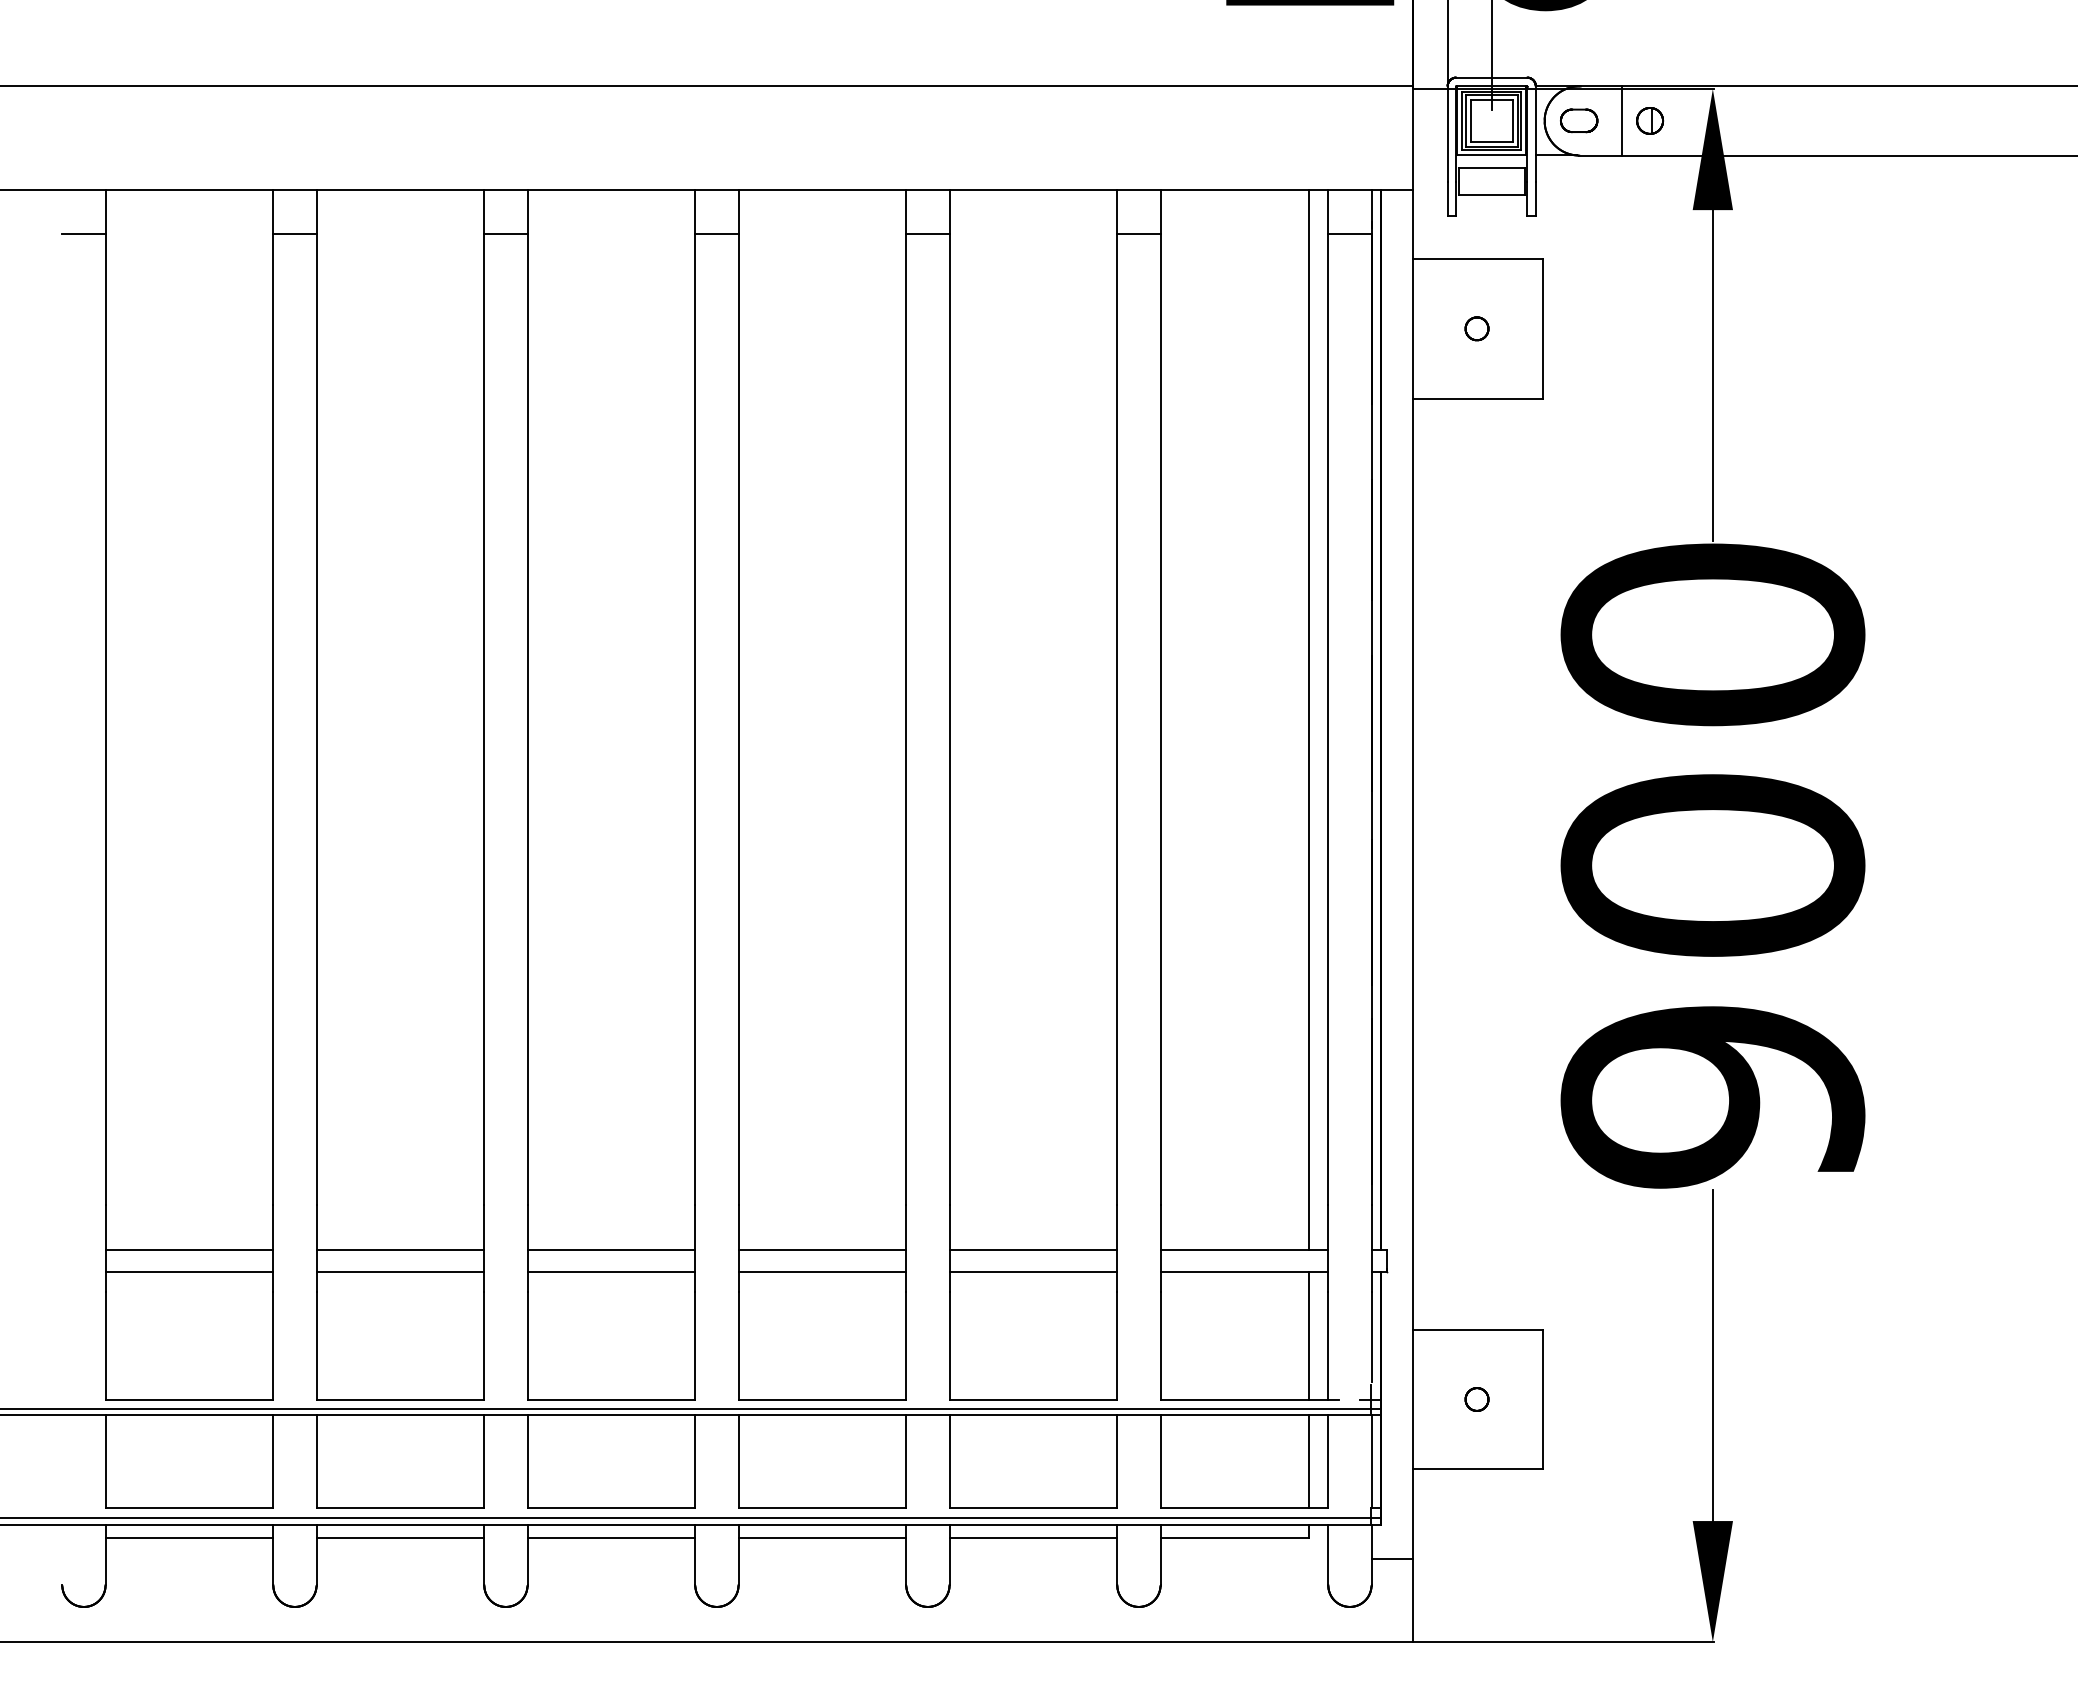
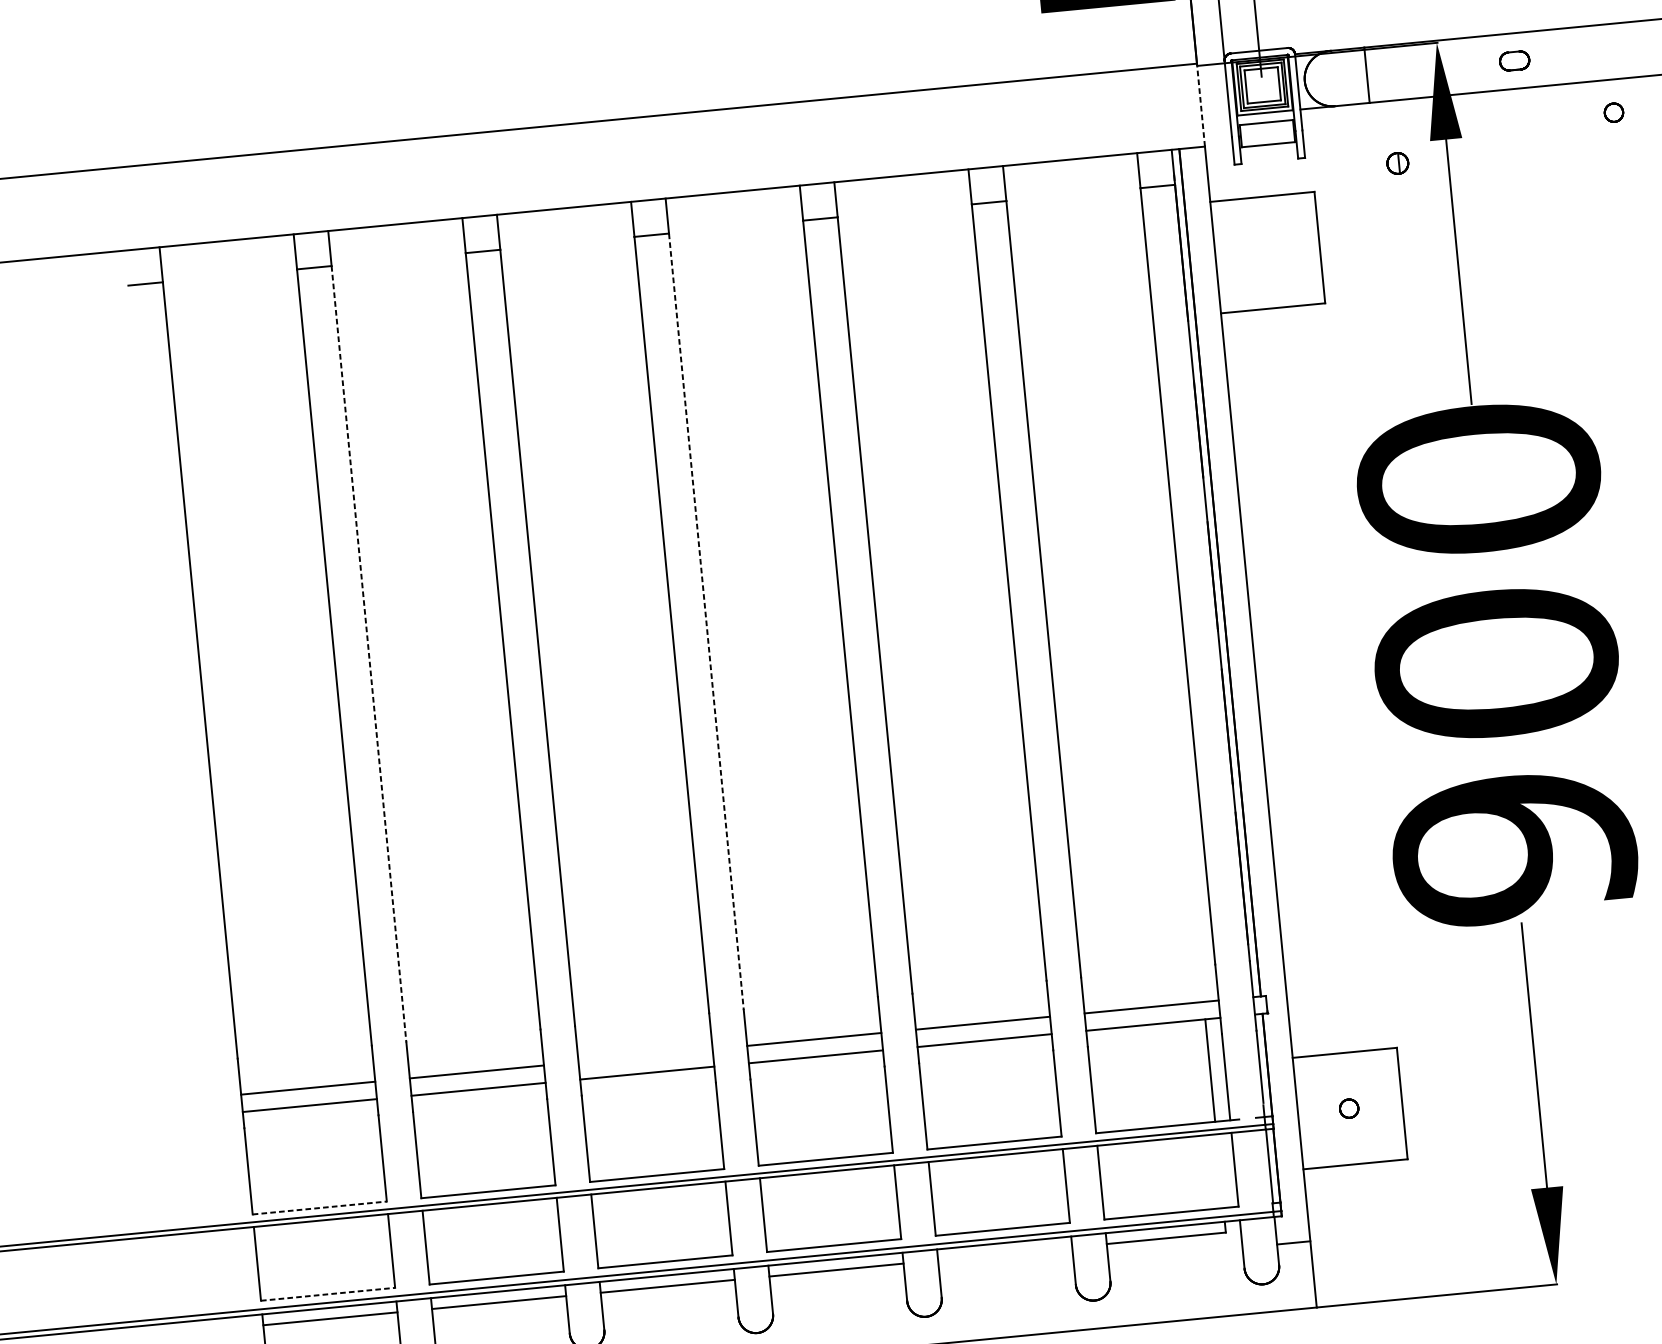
part: (1579, 120) -> (1514, 60), moved
part: (1650, 120) -> (1398, 163), moved
line: (1413, 138) -> (1201, 105), solid -> dashed
part: (1476, 328) -> (1613, 112), moved
line: (316, 719) -> (368, 654), solid -> dashed
line: (738, 719) -> (706, 621), solid -> dashed
line: (1309, 719) -> (1162, 577), removed
line: (611, 1249) -> (645, 1055), removed
line: (189, 1399) -> (319, 1207), solid -> dashed
line: (1309, 1461) -> (1220, 1171), removed
line: (189, 1507) -> (328, 1294), solid -> dashed
line: (1033, 1538) -> (1005, 1253), removed

